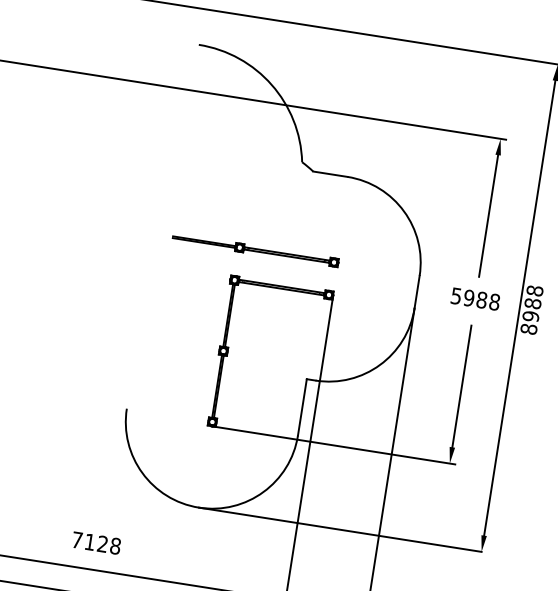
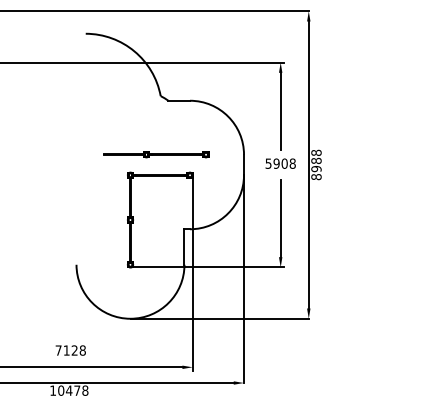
part: (255, 249) -> (156, 154), moved
text: (481, 299) -> (284, 163), 5988 -> 5908

